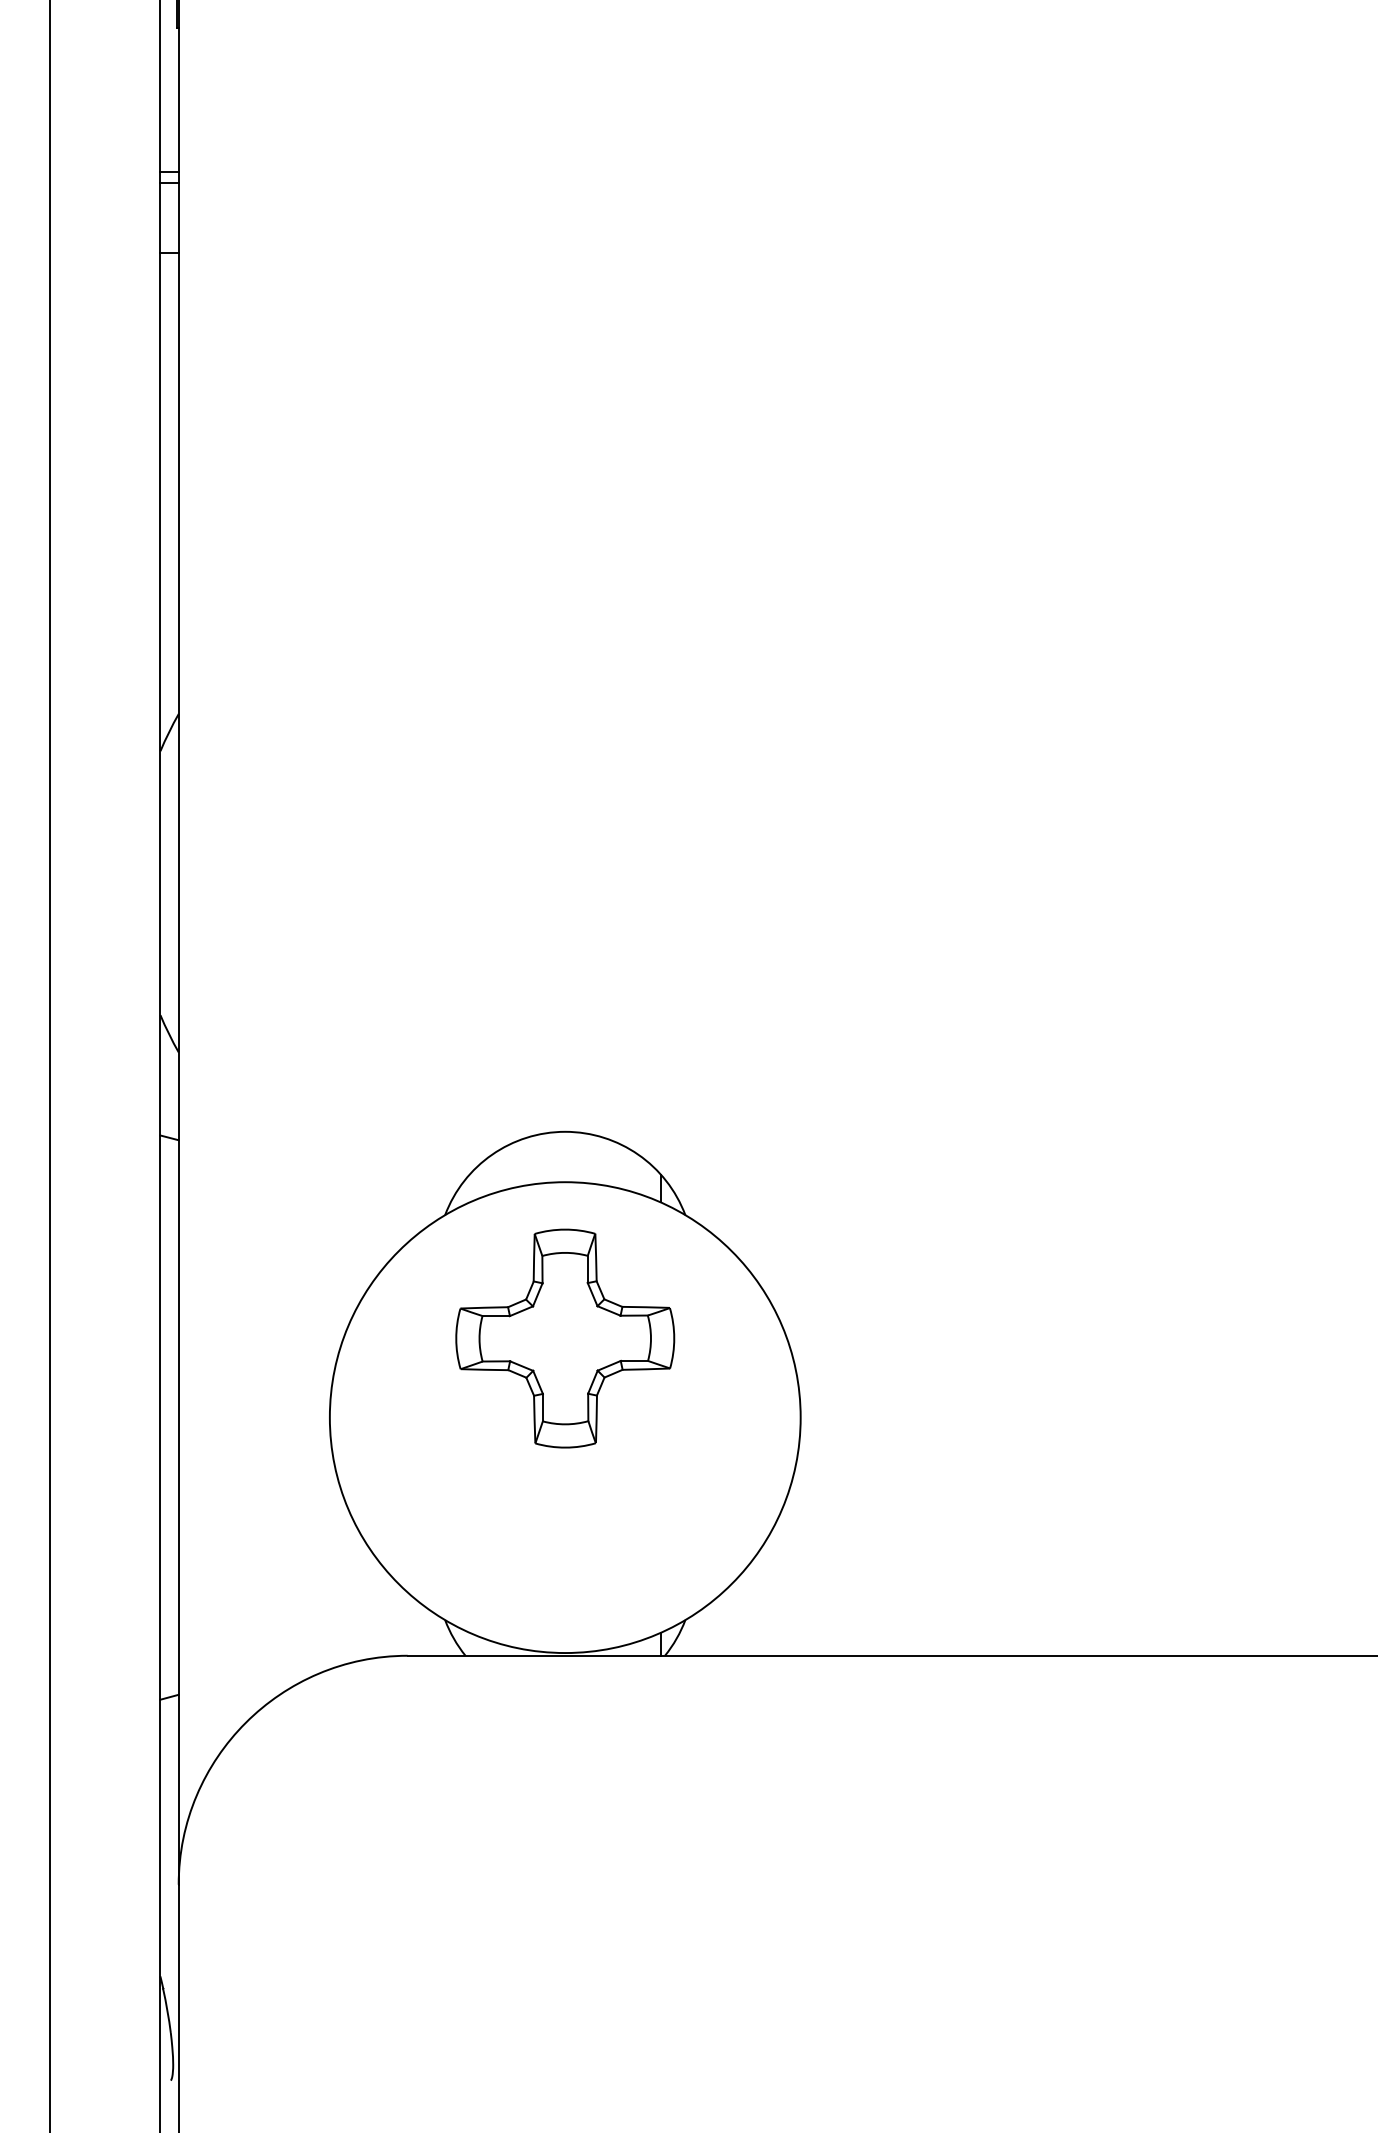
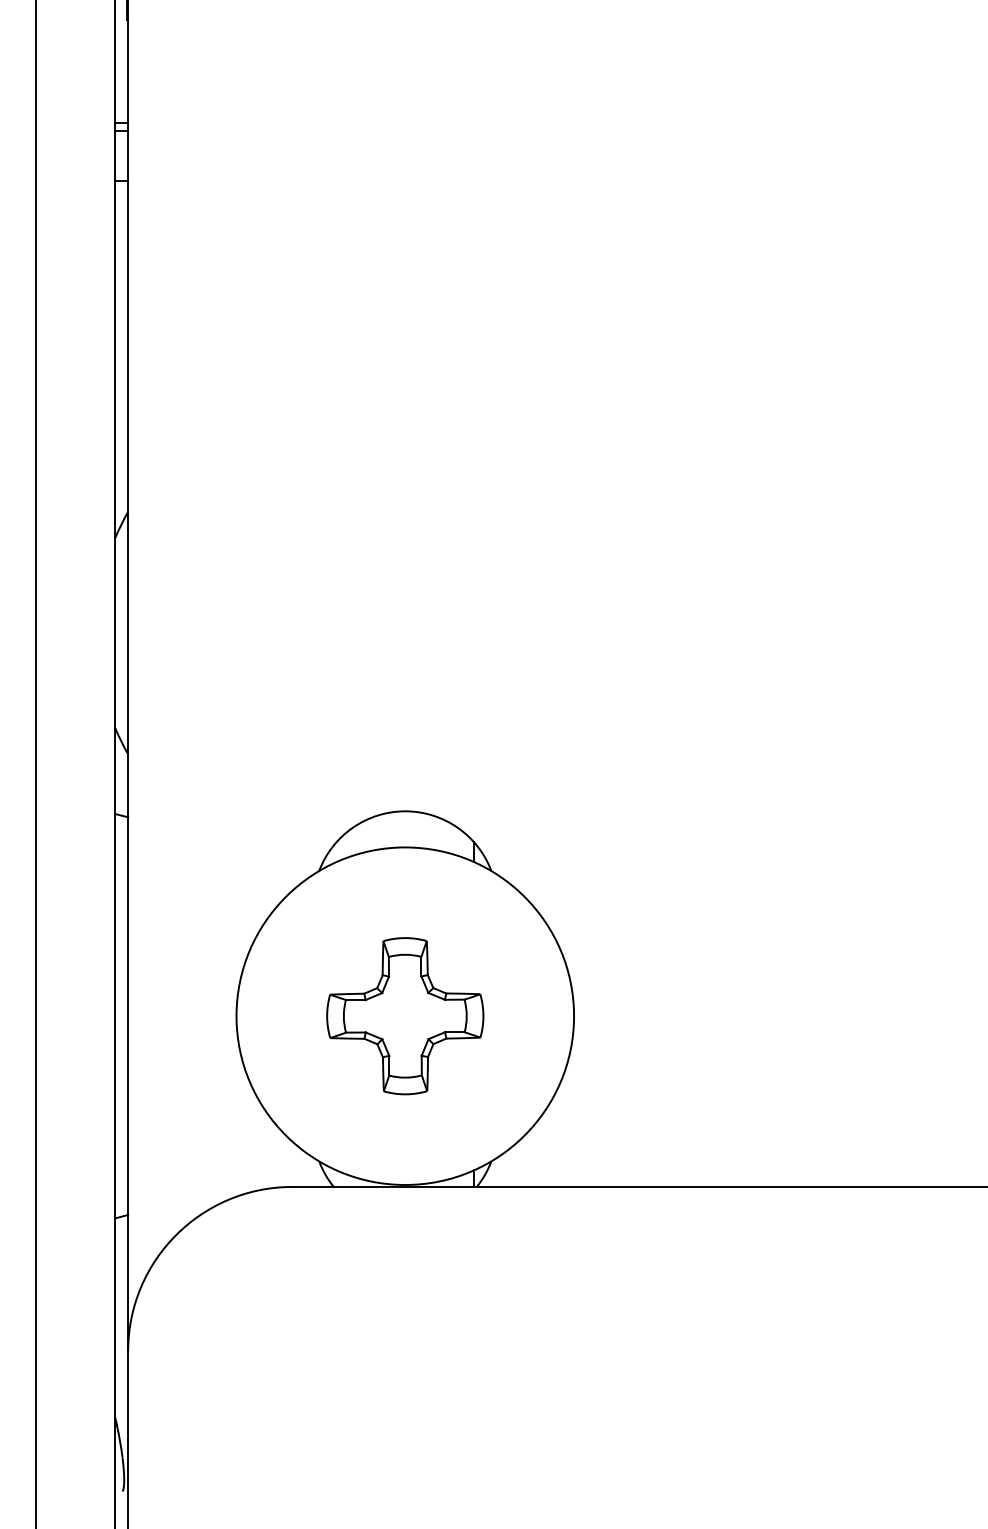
part: (565, 1338) -> (405, 1016), moved

